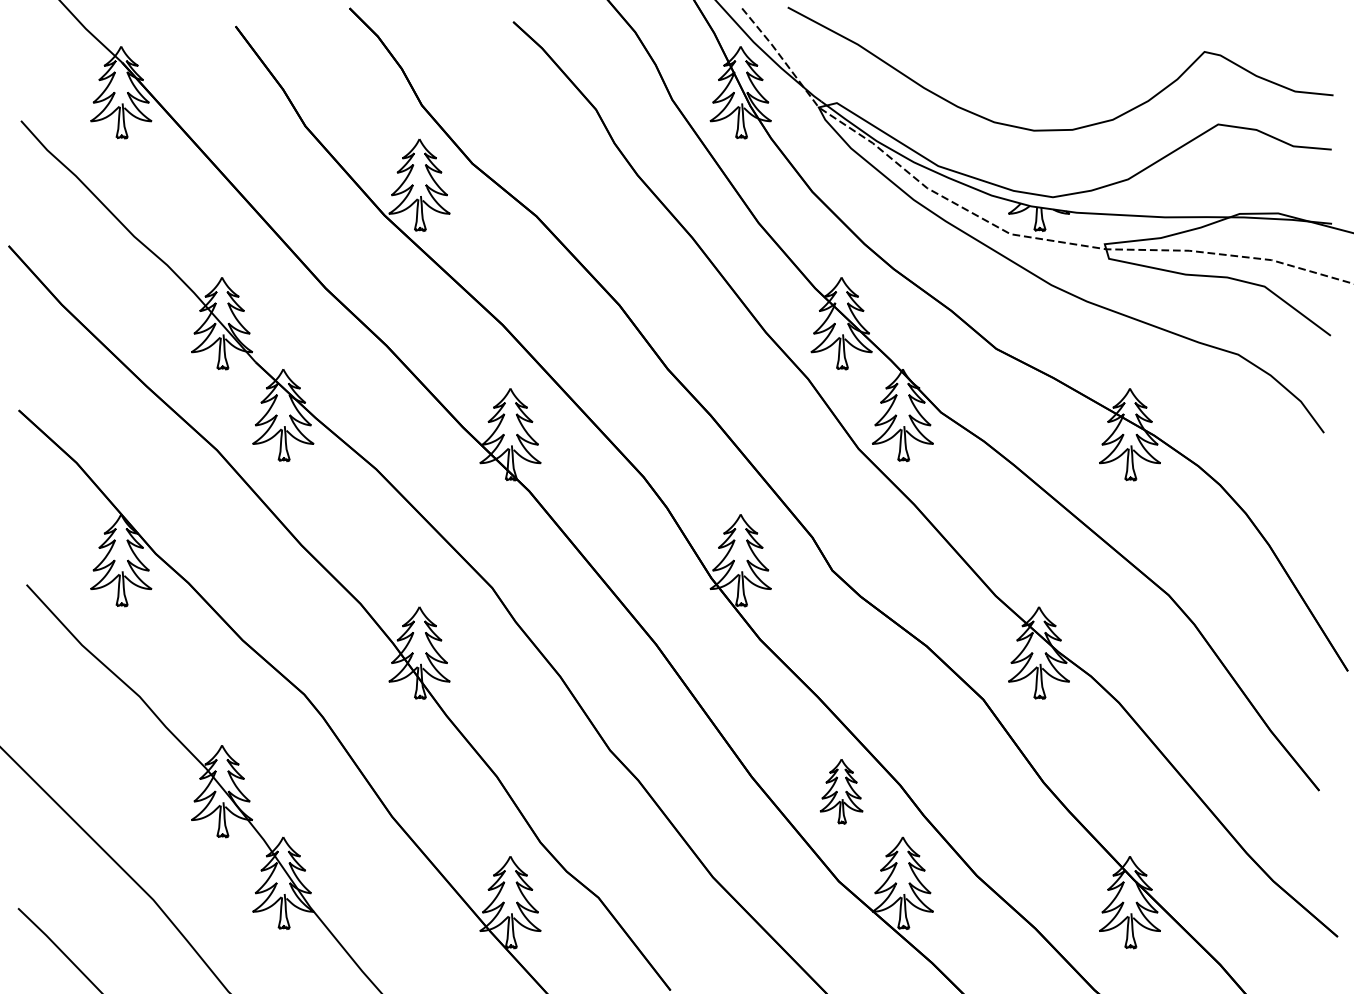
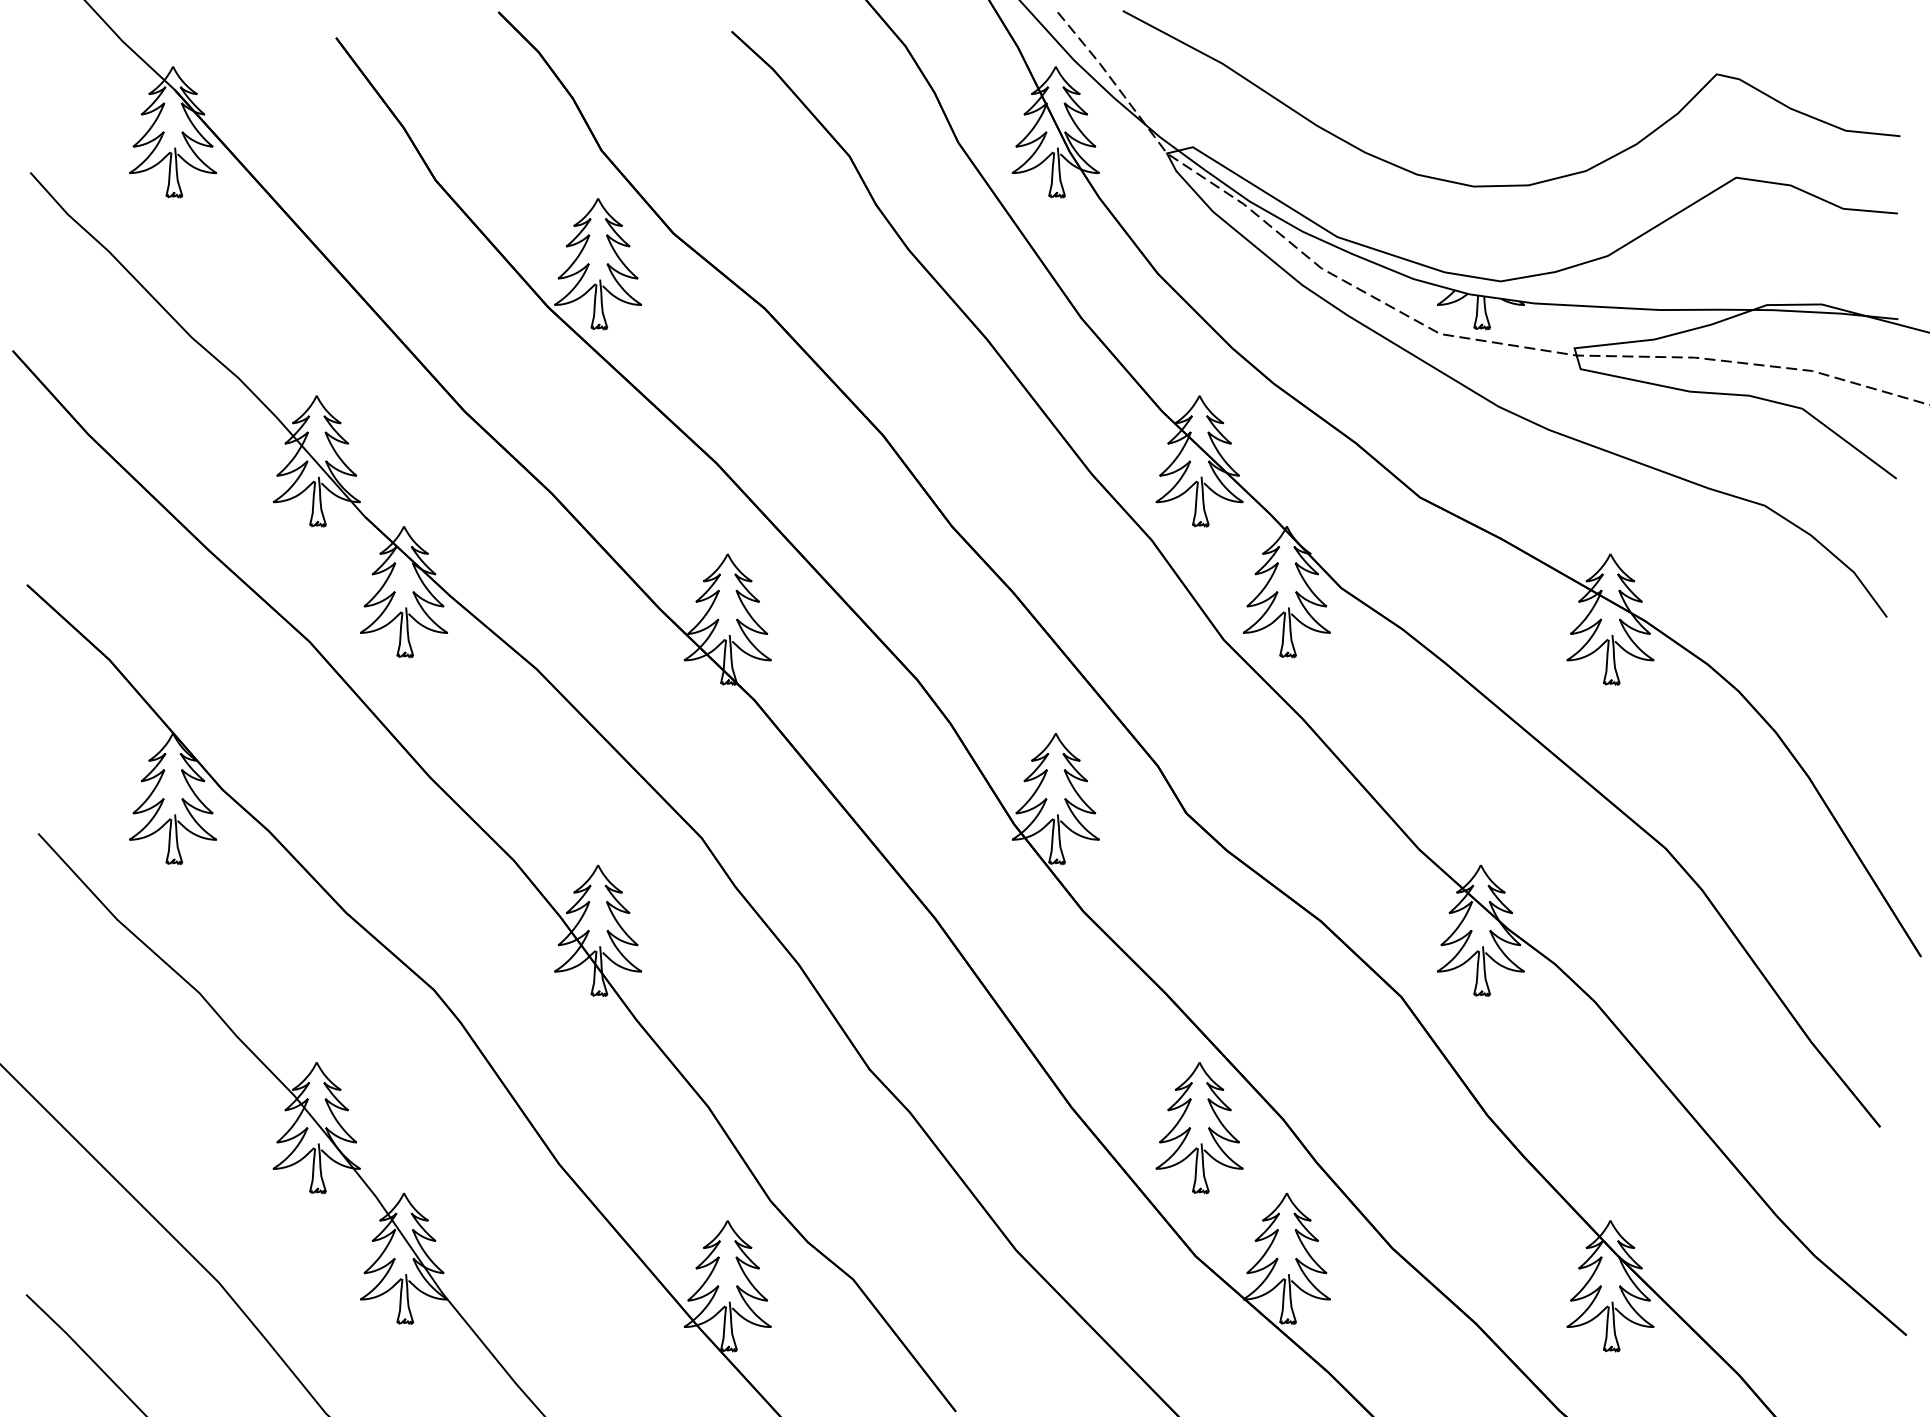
part: (841, 791) -> (1199, 1128), size x1.43

